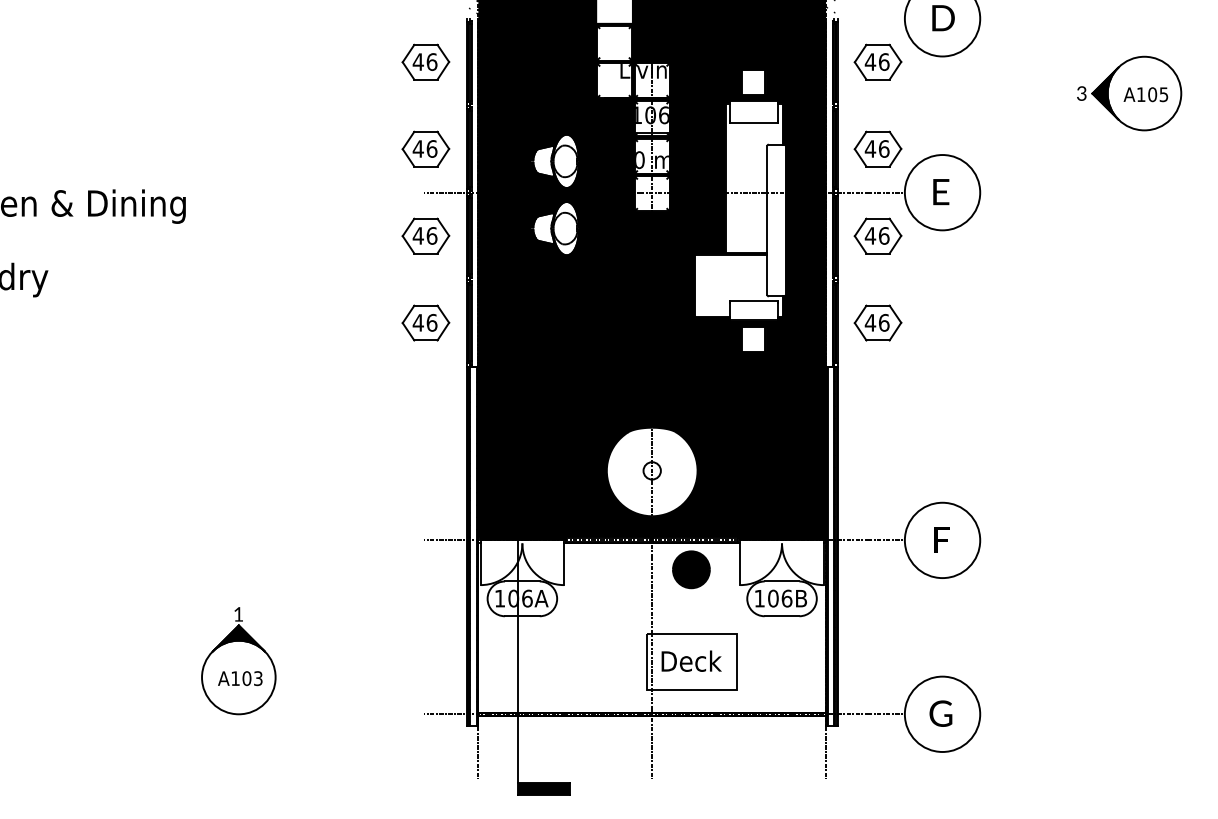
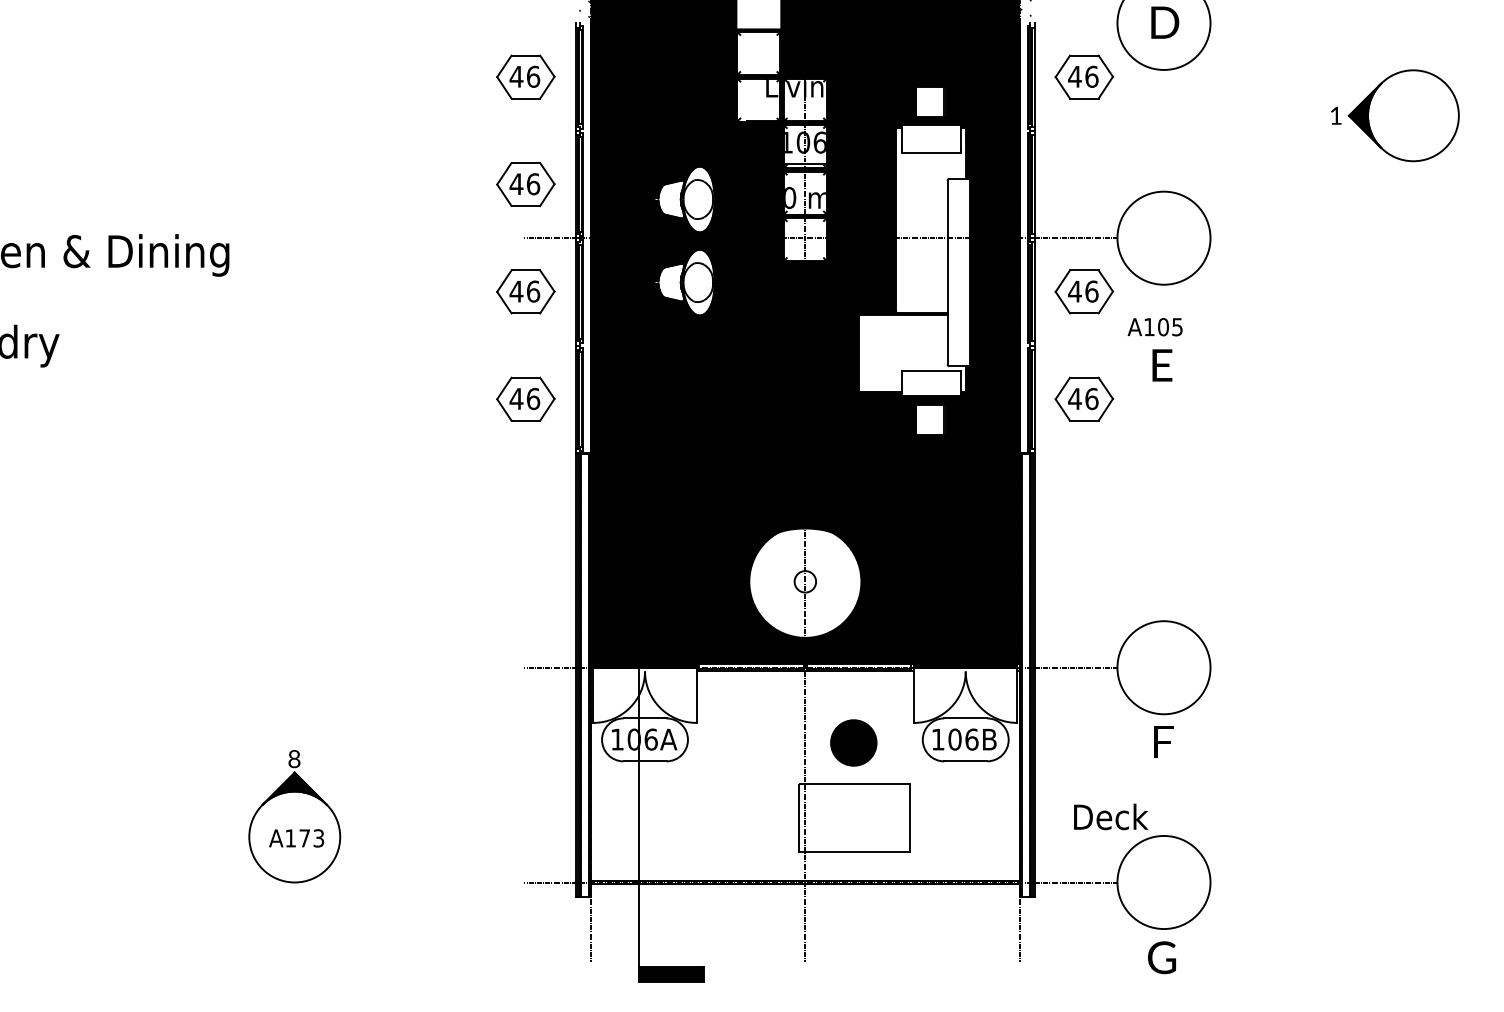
text: (1081, 93) -> (1335, 115), 3 -> 1
text: (1145, 94) -> (1154, 327), moved
part: (878, 149) -> (1084, 184), removed
text: (941, 192) -> (1162, 365), moved
text: (942, 539) -> (1163, 741), moved
part: (691, 569) -> (853, 742), moved
text: (238, 614) -> (294, 759), 1 -> 8
text: (691, 660) -> (1111, 816), moved
text: (246, 678) -> (304, 838), A103 -> A173
text: (940, 713) -> (1161, 957), moved

